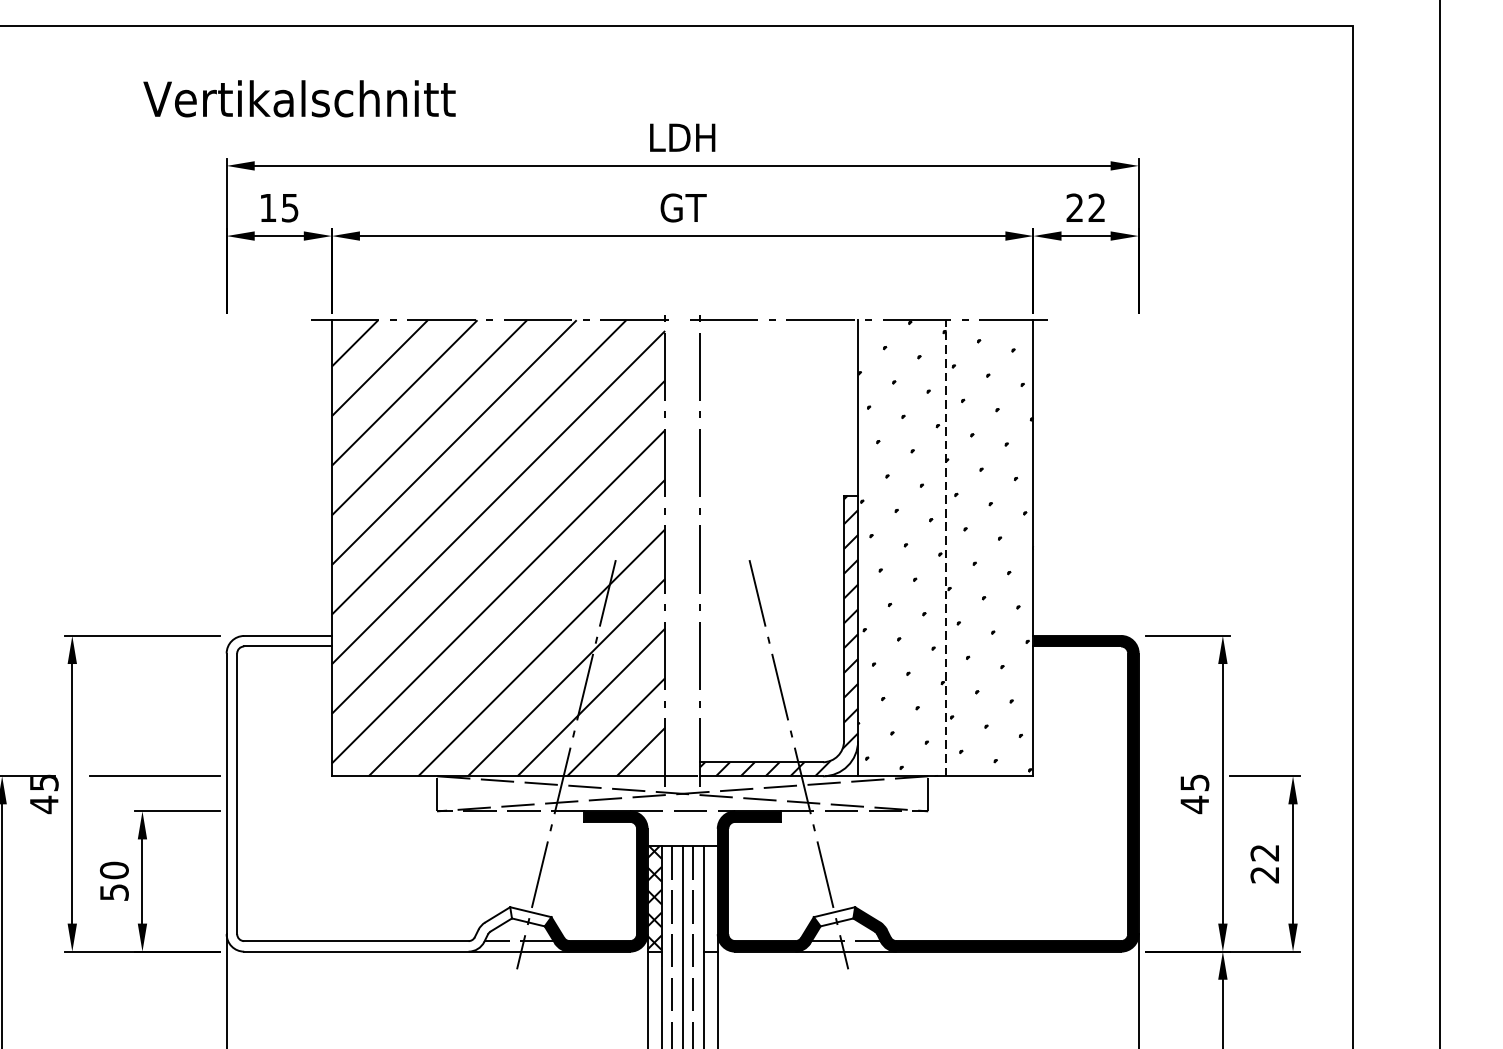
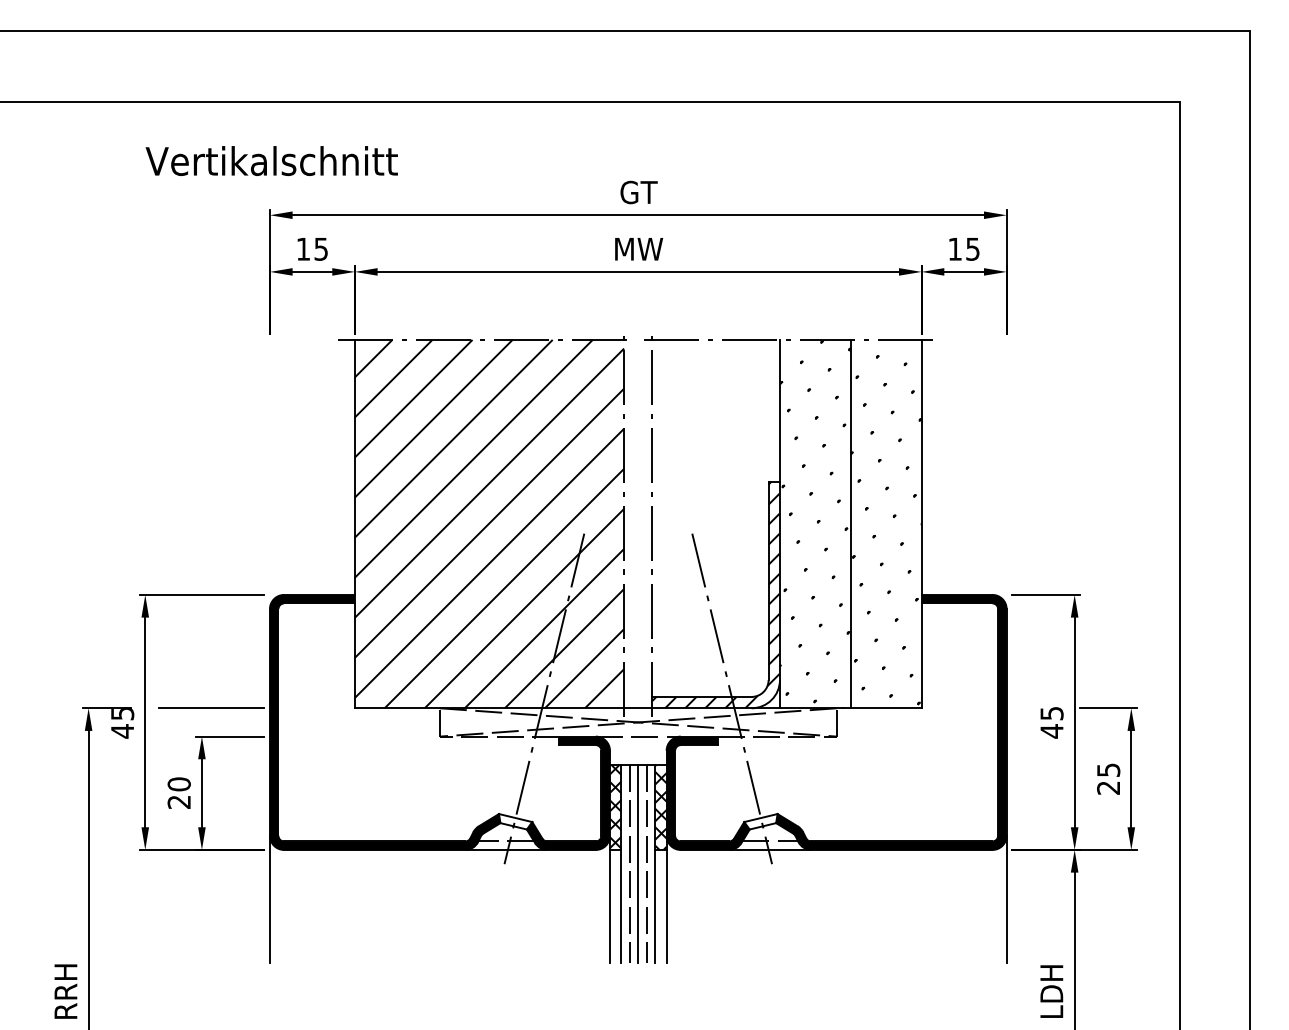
text: (299, 98) -> (271, 160), moved
text: (682, 137) -> (638, 192), LDH -> GT
text: (684, 207) -> (639, 248), GT -> MW
text: (1085, 207) -> (963, 248), 22 -> 15
line: (945, 547) -> (850, 523), dashed -> solid
fill: (368, 792) -> (384, 721), added
text: (1264, 852) -> (1108, 769), 22 -> 25
text: (113, 891) -> (178, 801), 50 -> 20
hatch: (710, 897) -> (660, 806), added

